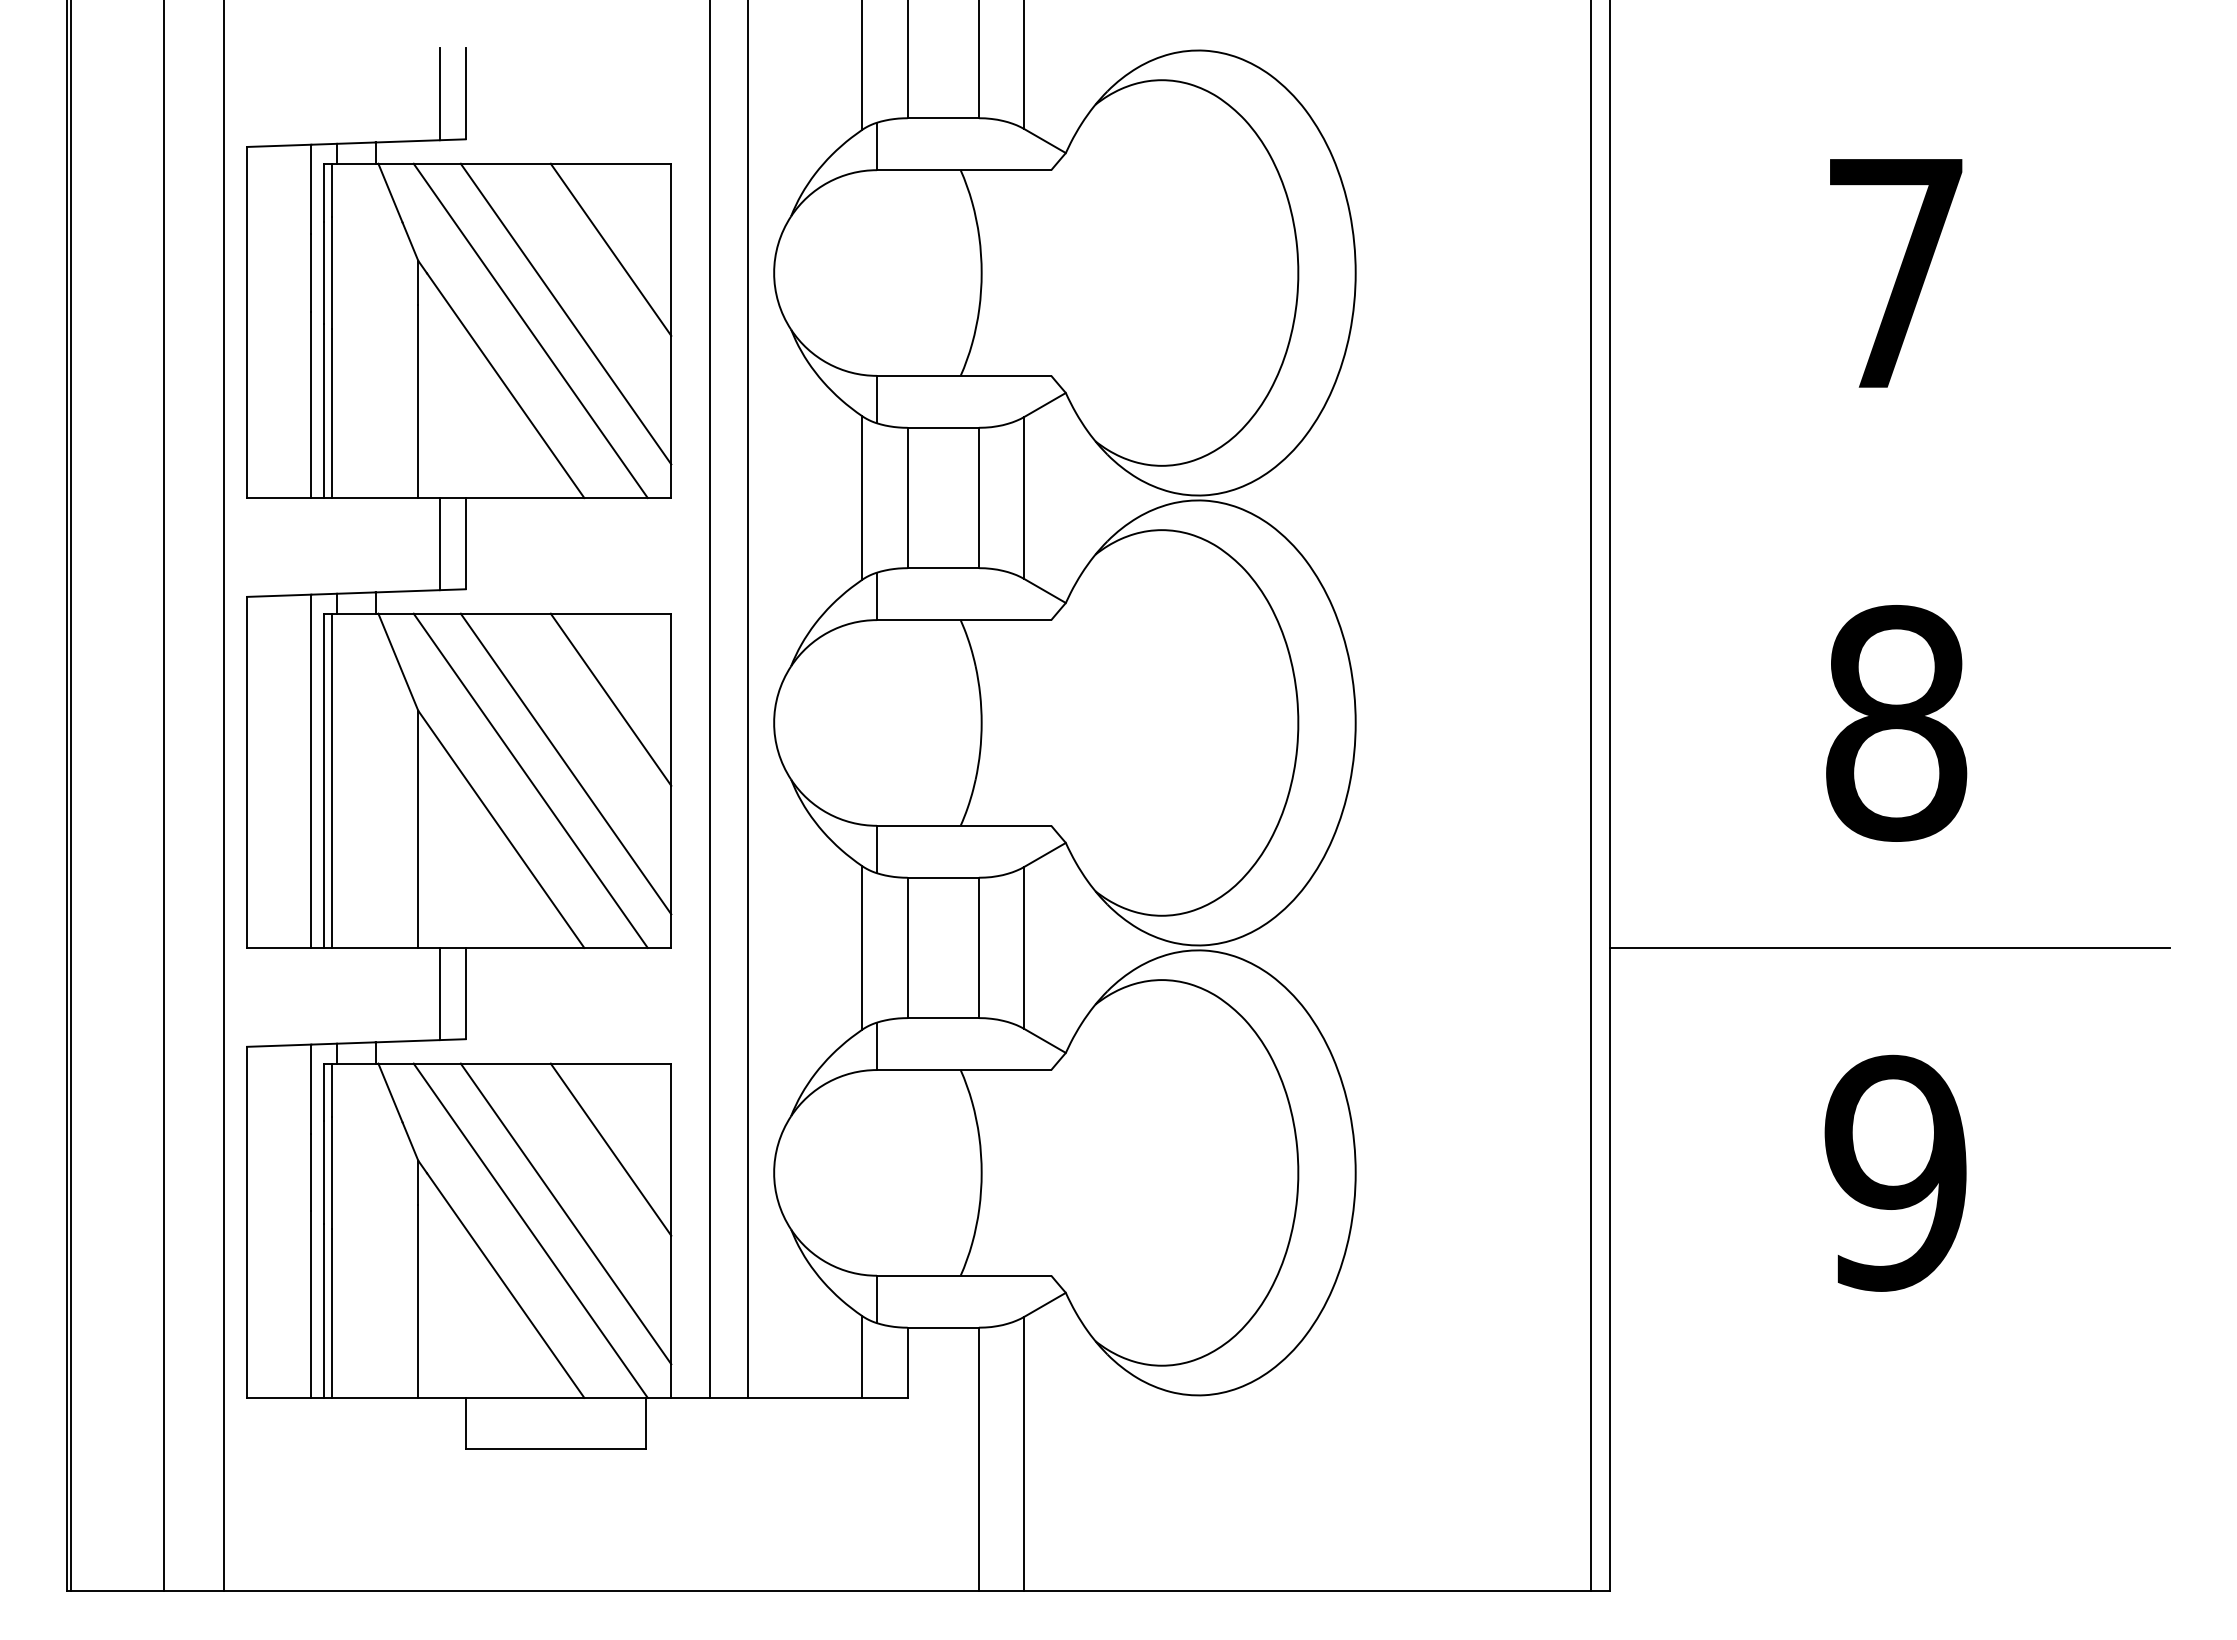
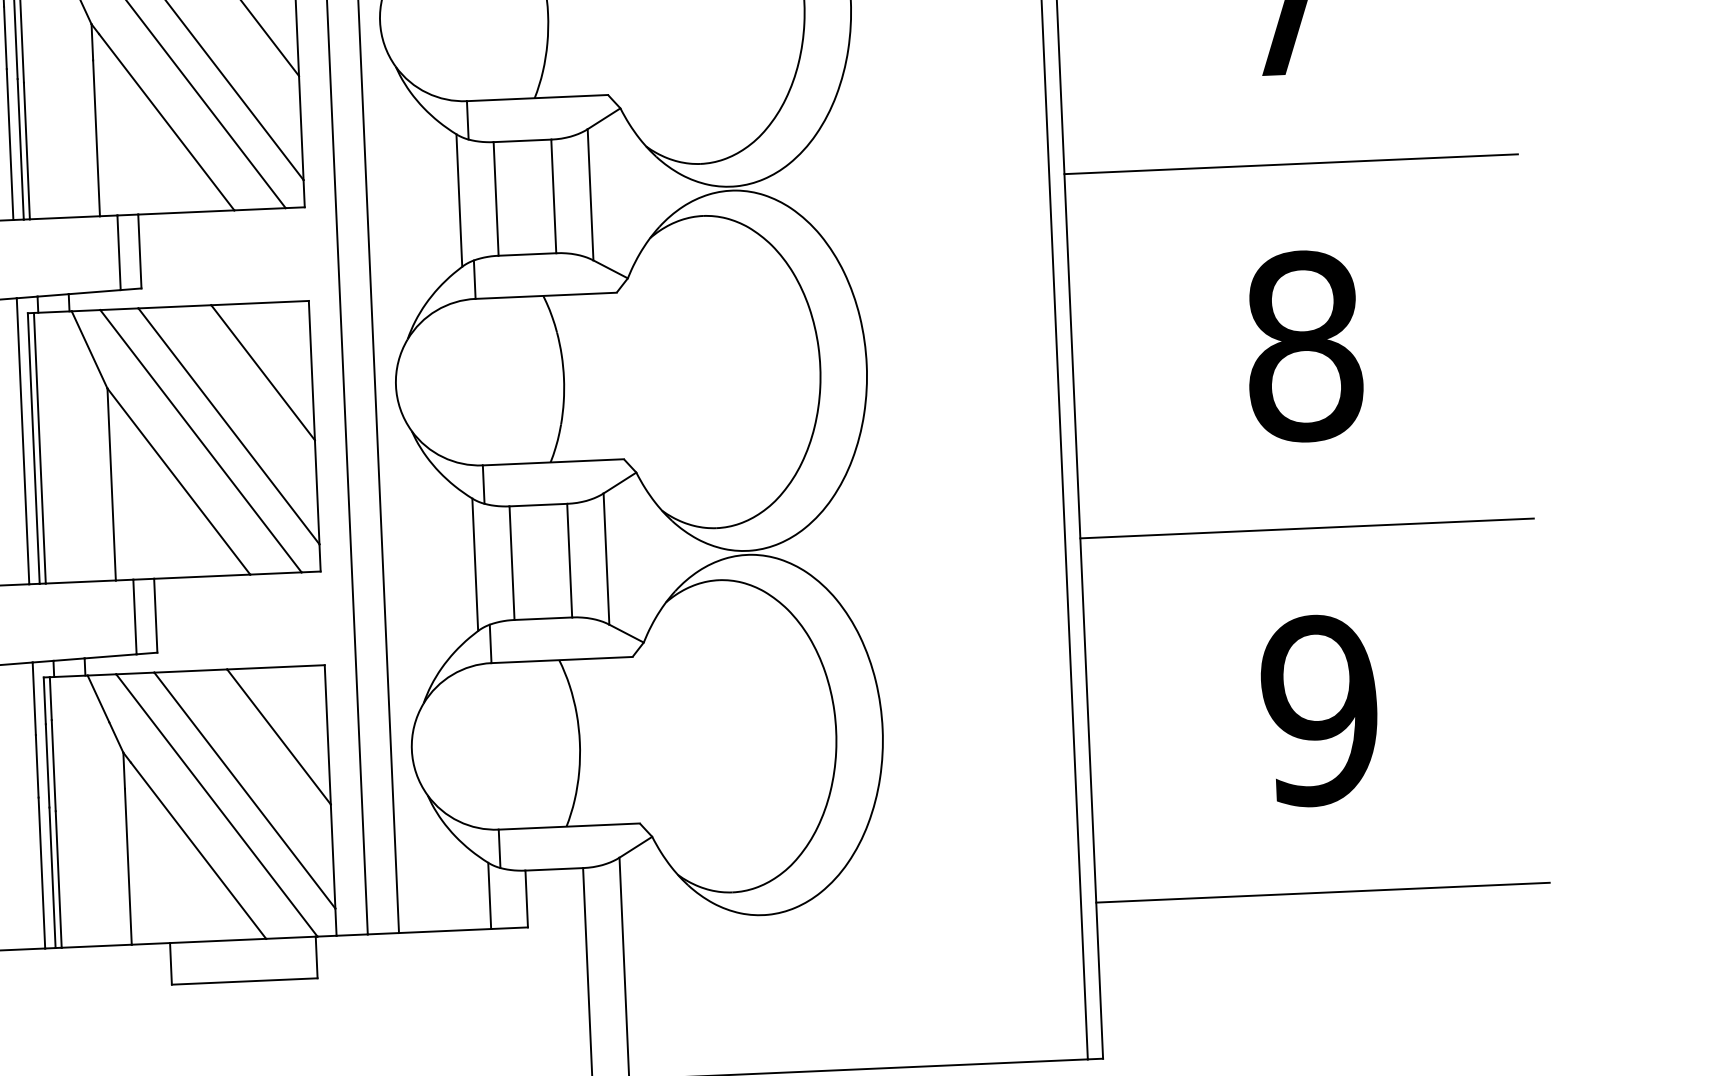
line: (1889, 498) -> (1290, 164), added
line: (1889, 1397) -> (1322, 892), added

